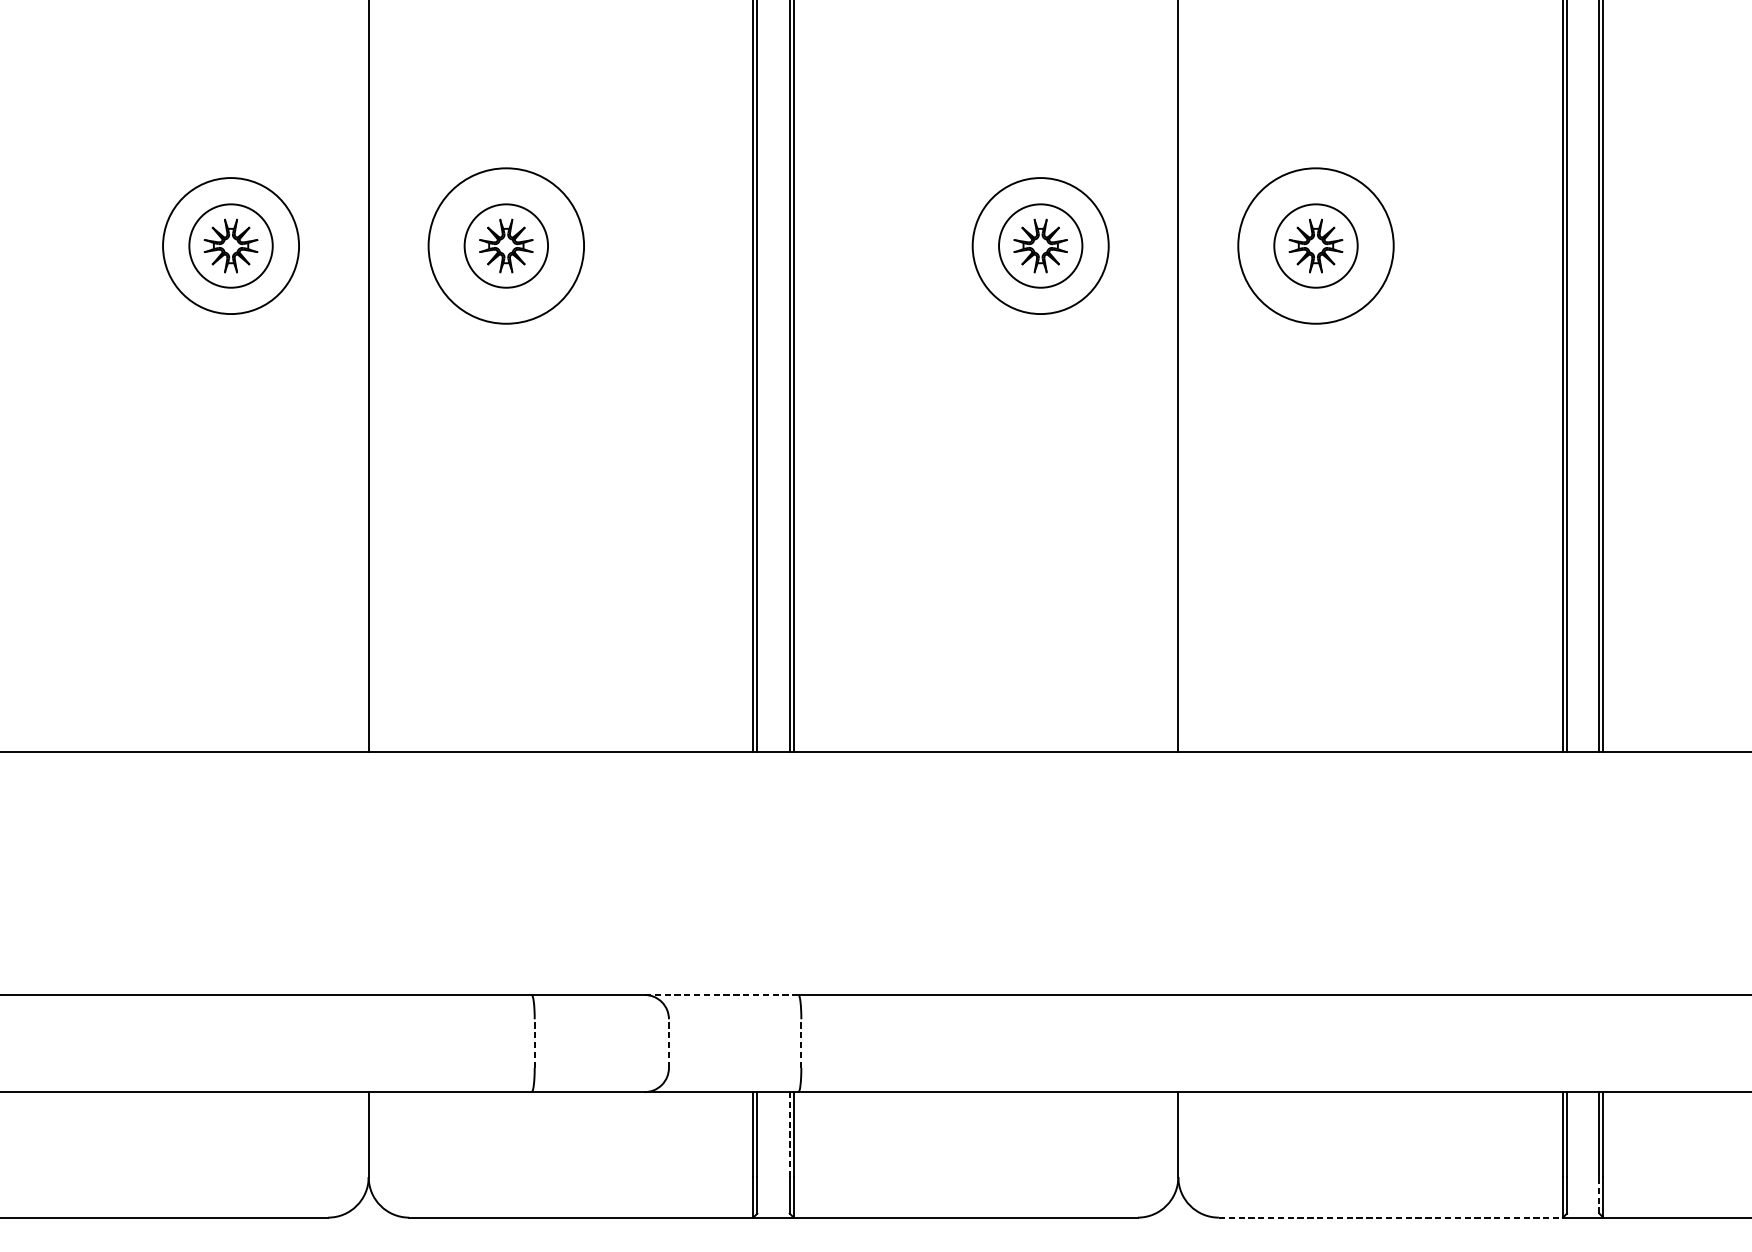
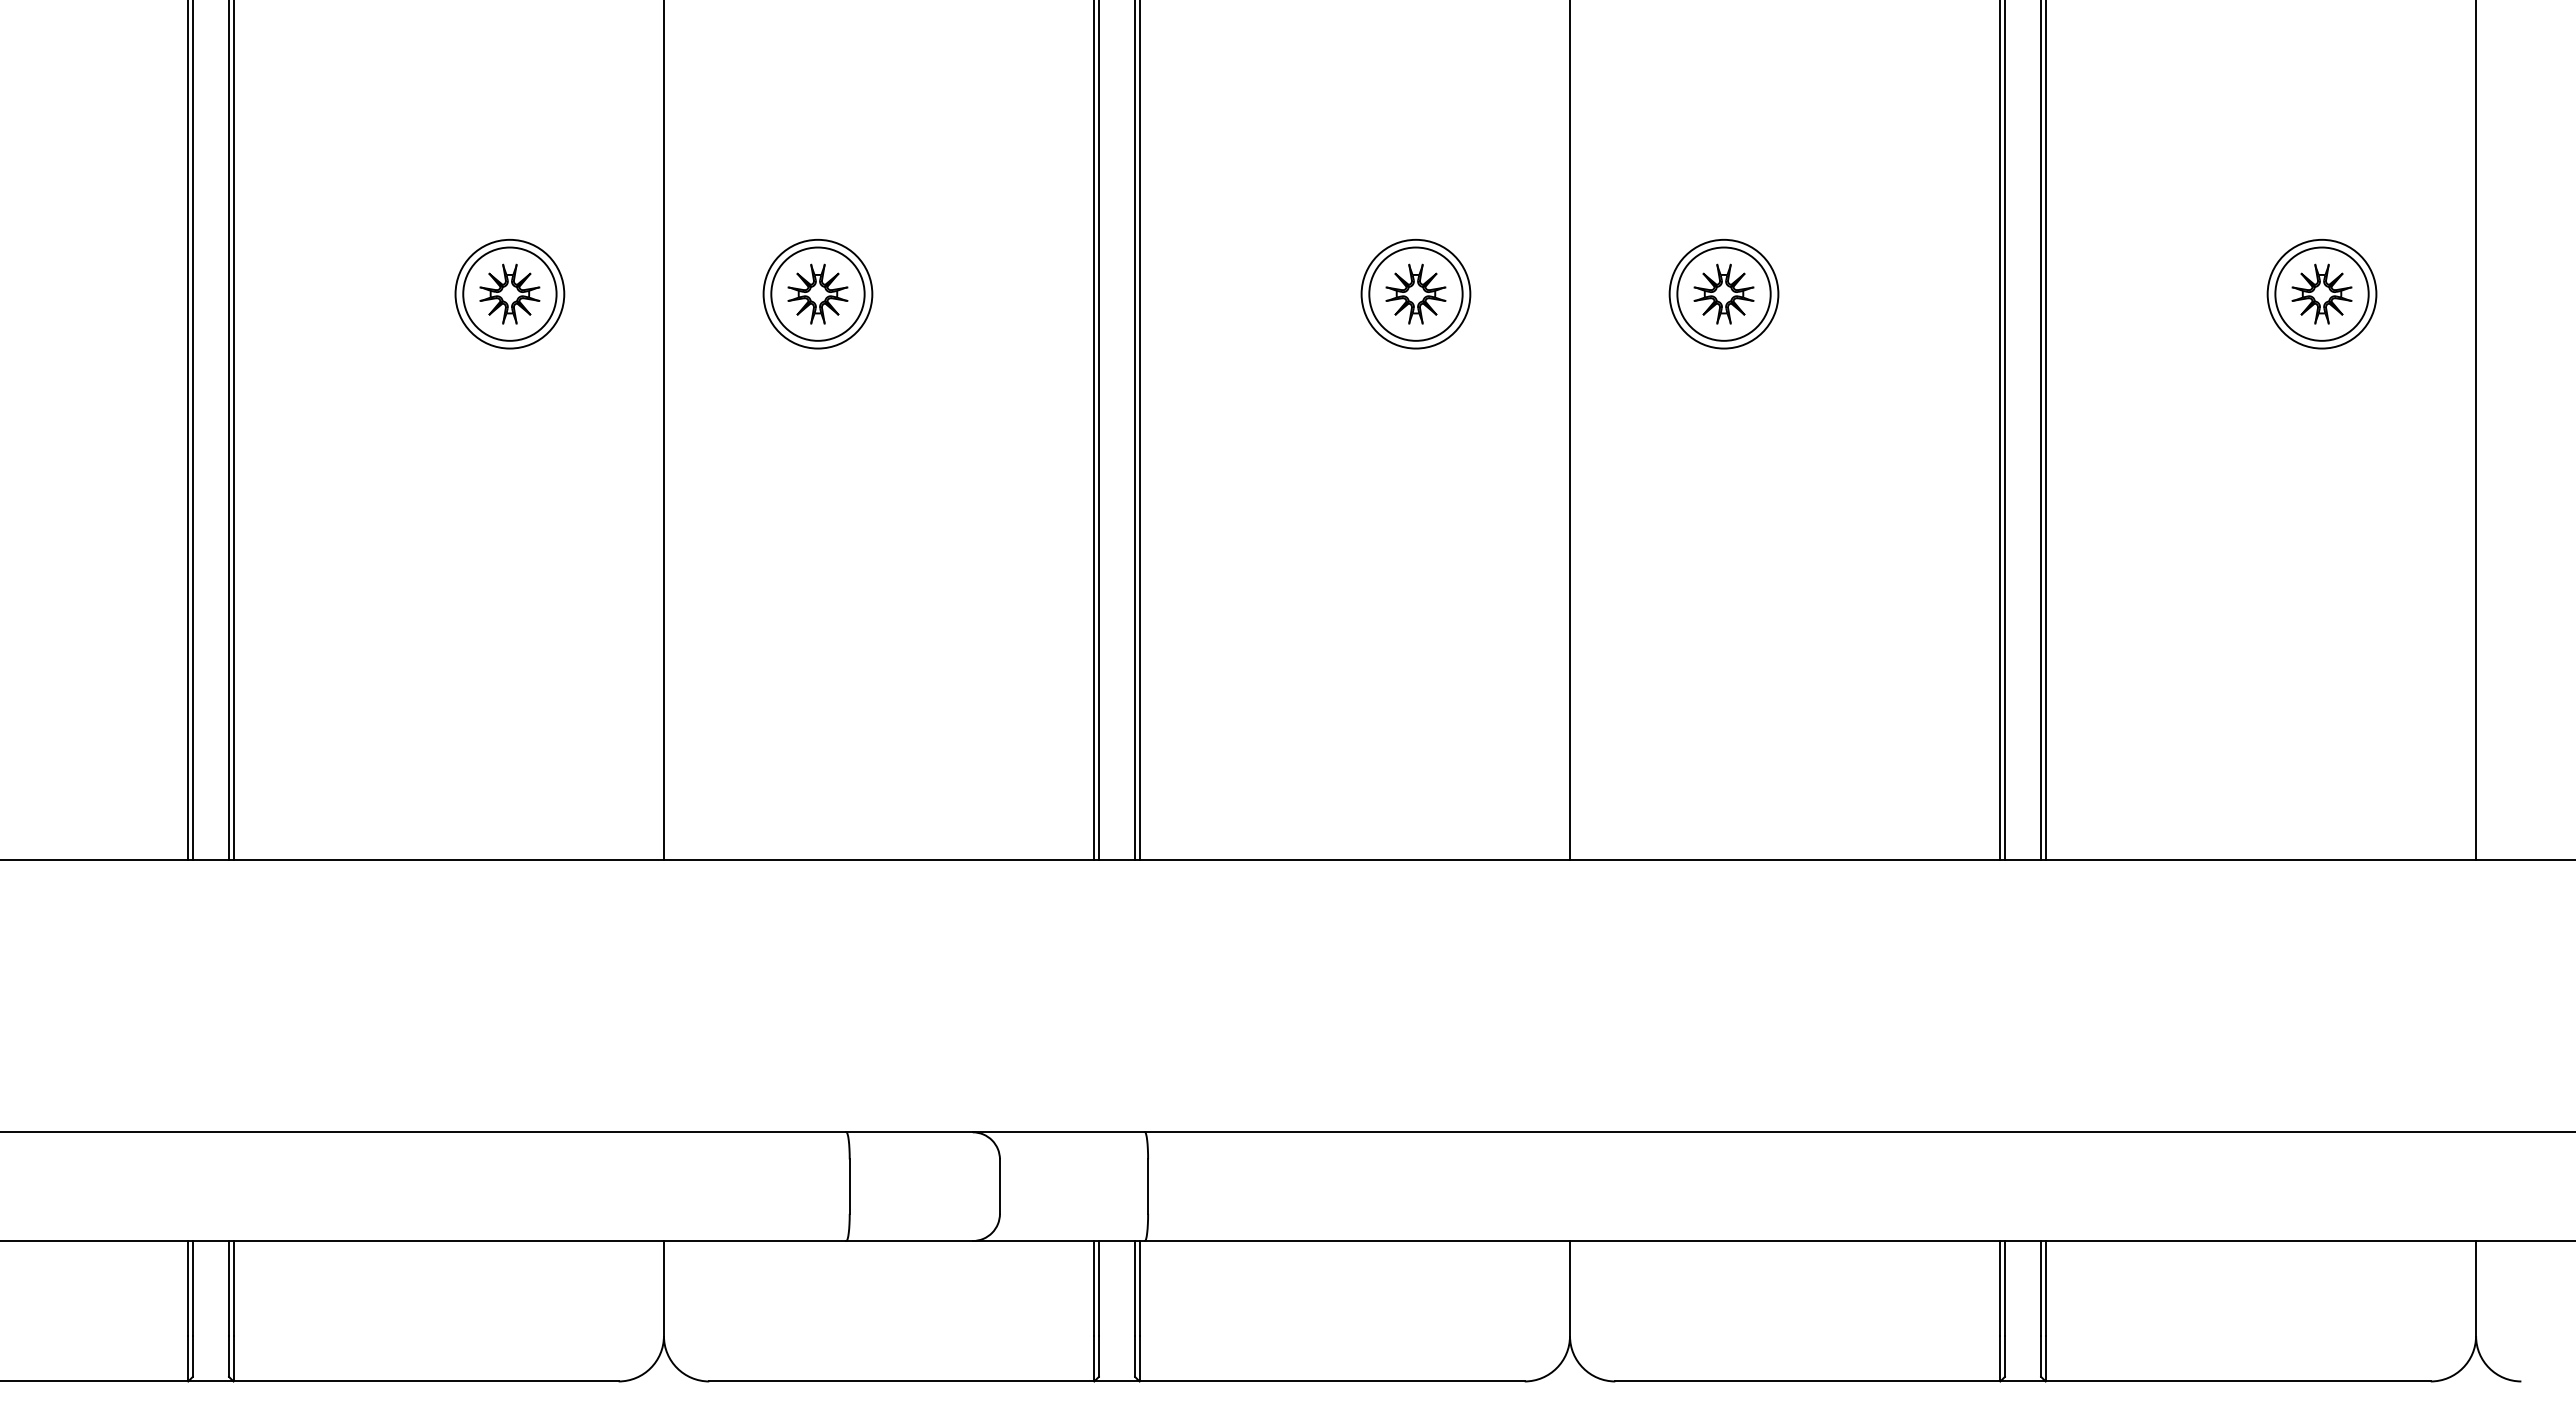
circle: (230, 245) -> (509, 293), size x0.71
circle: (505, 245) -> (817, 293), size x0.62
circle: (1040, 245) -> (1415, 293), size x0.71
circle: (1315, 245) -> (1723, 293), size x0.62
line: (721, 995) -> (1058, 1132), dashed -> solid
line: (534, 1043) -> (849, 1186), dashed -> solid
line: (668, 1043) -> (999, 1186), dashed -> solid
line: (801, 1043) -> (1148, 1186), dashed -> solid
line: (790, 1134) -> (1135, 1288), dashed -> solid
line: (1599, 1195) -> (2041, 1356), dashed -> solid
line: (1390, 1217) -> (1807, 1381), dashed -> solid

